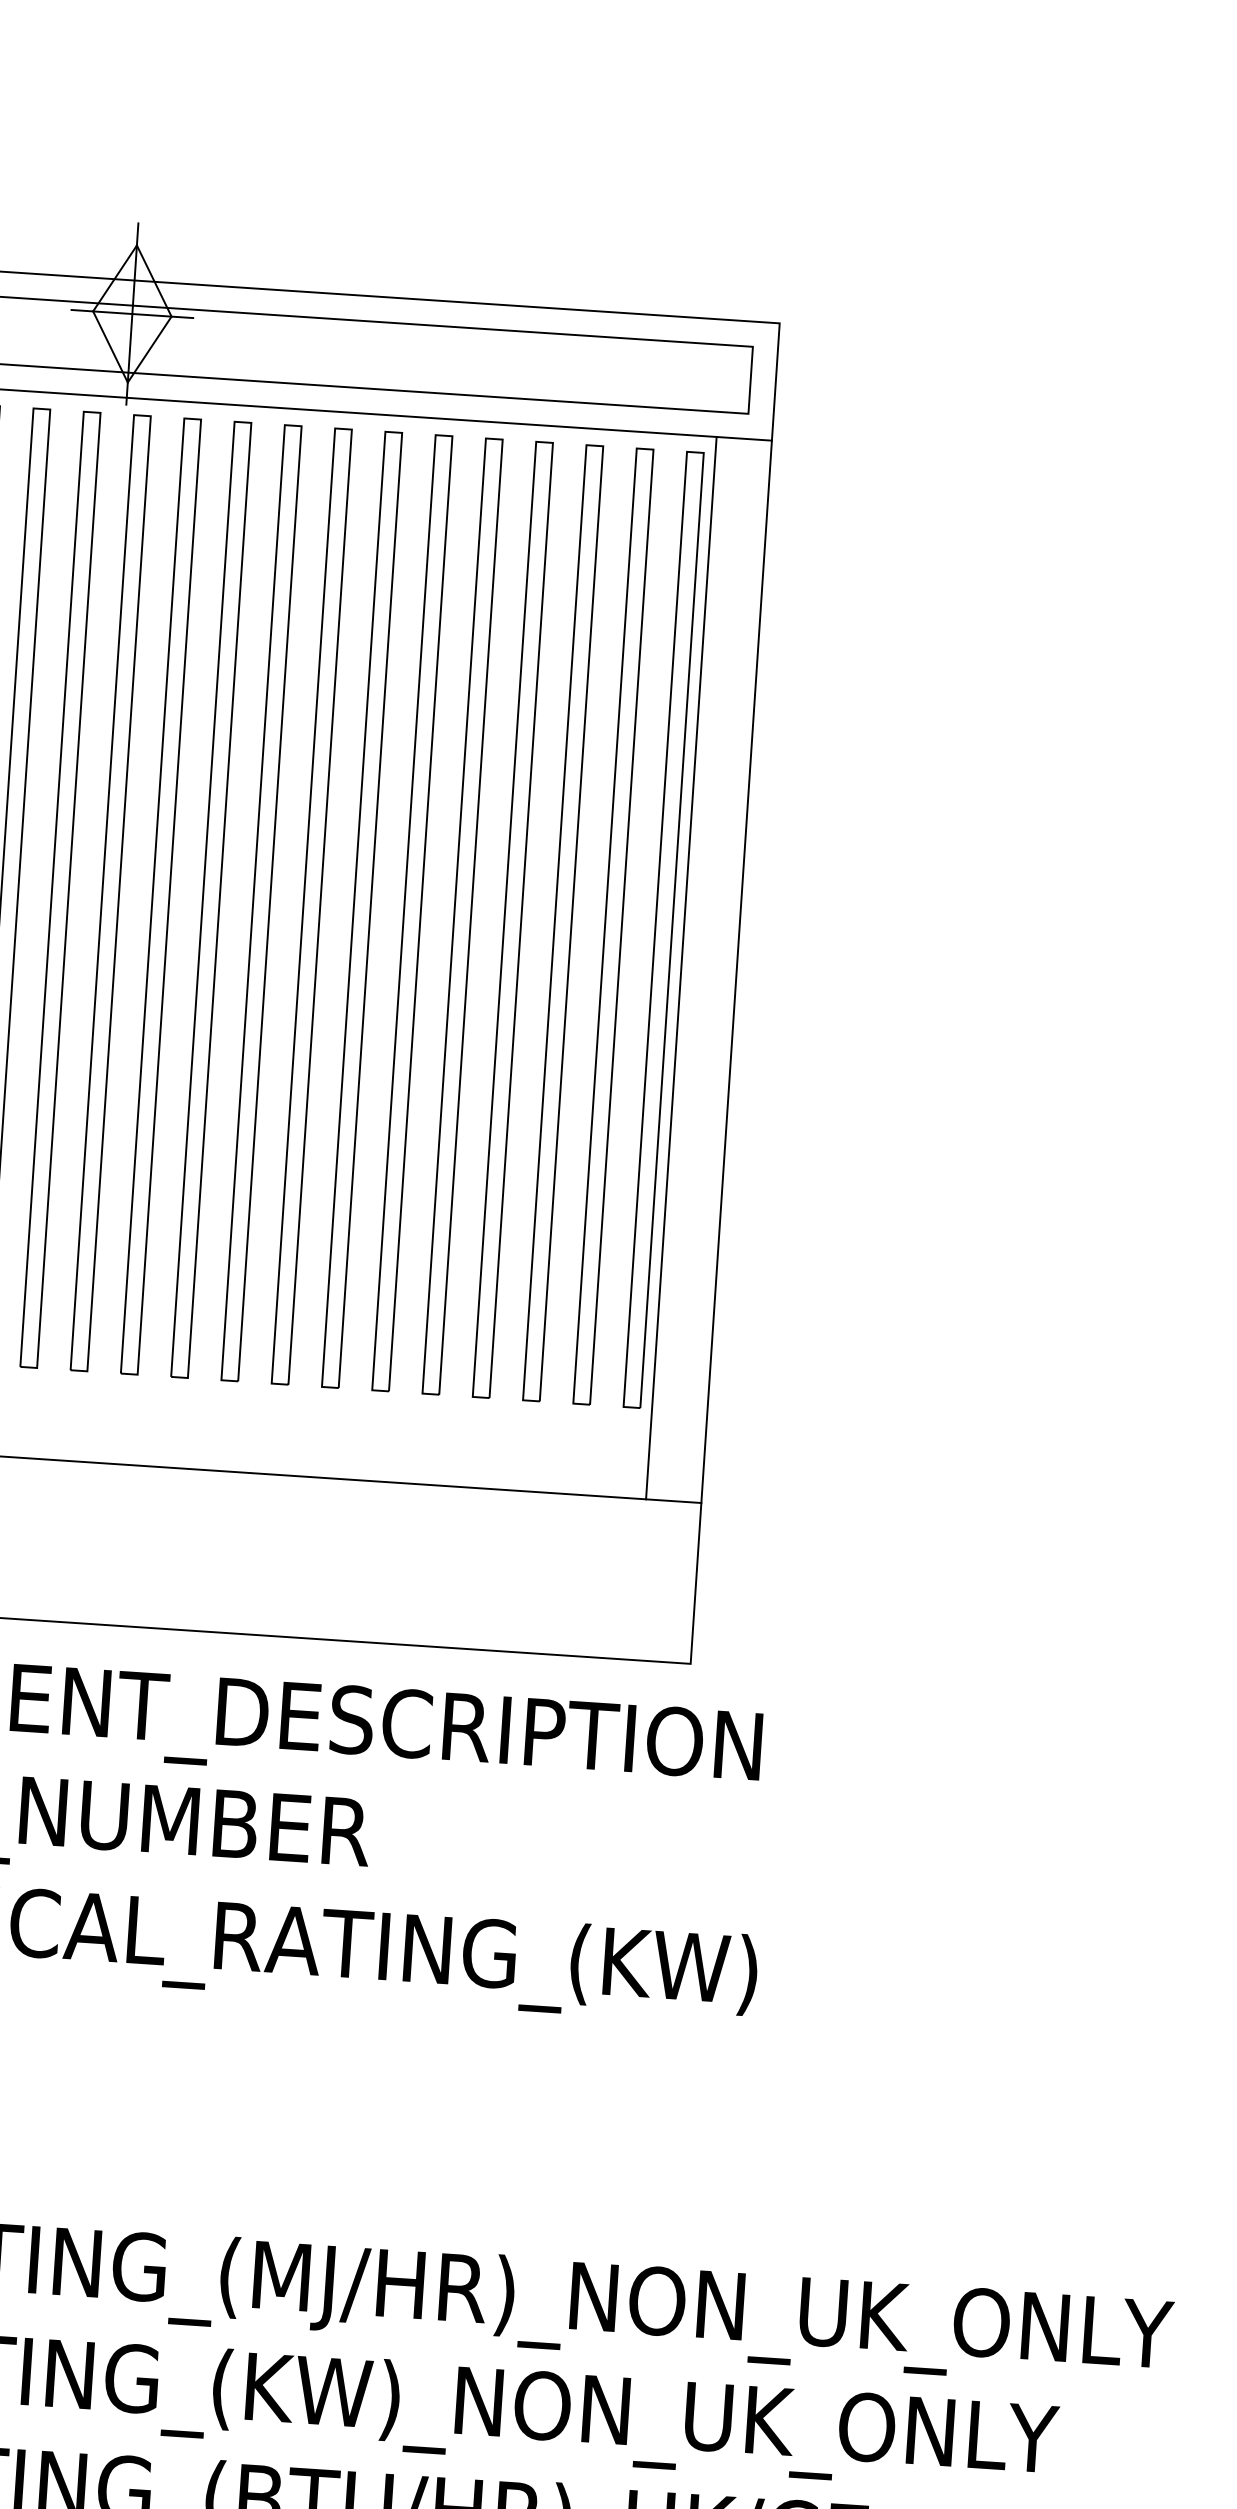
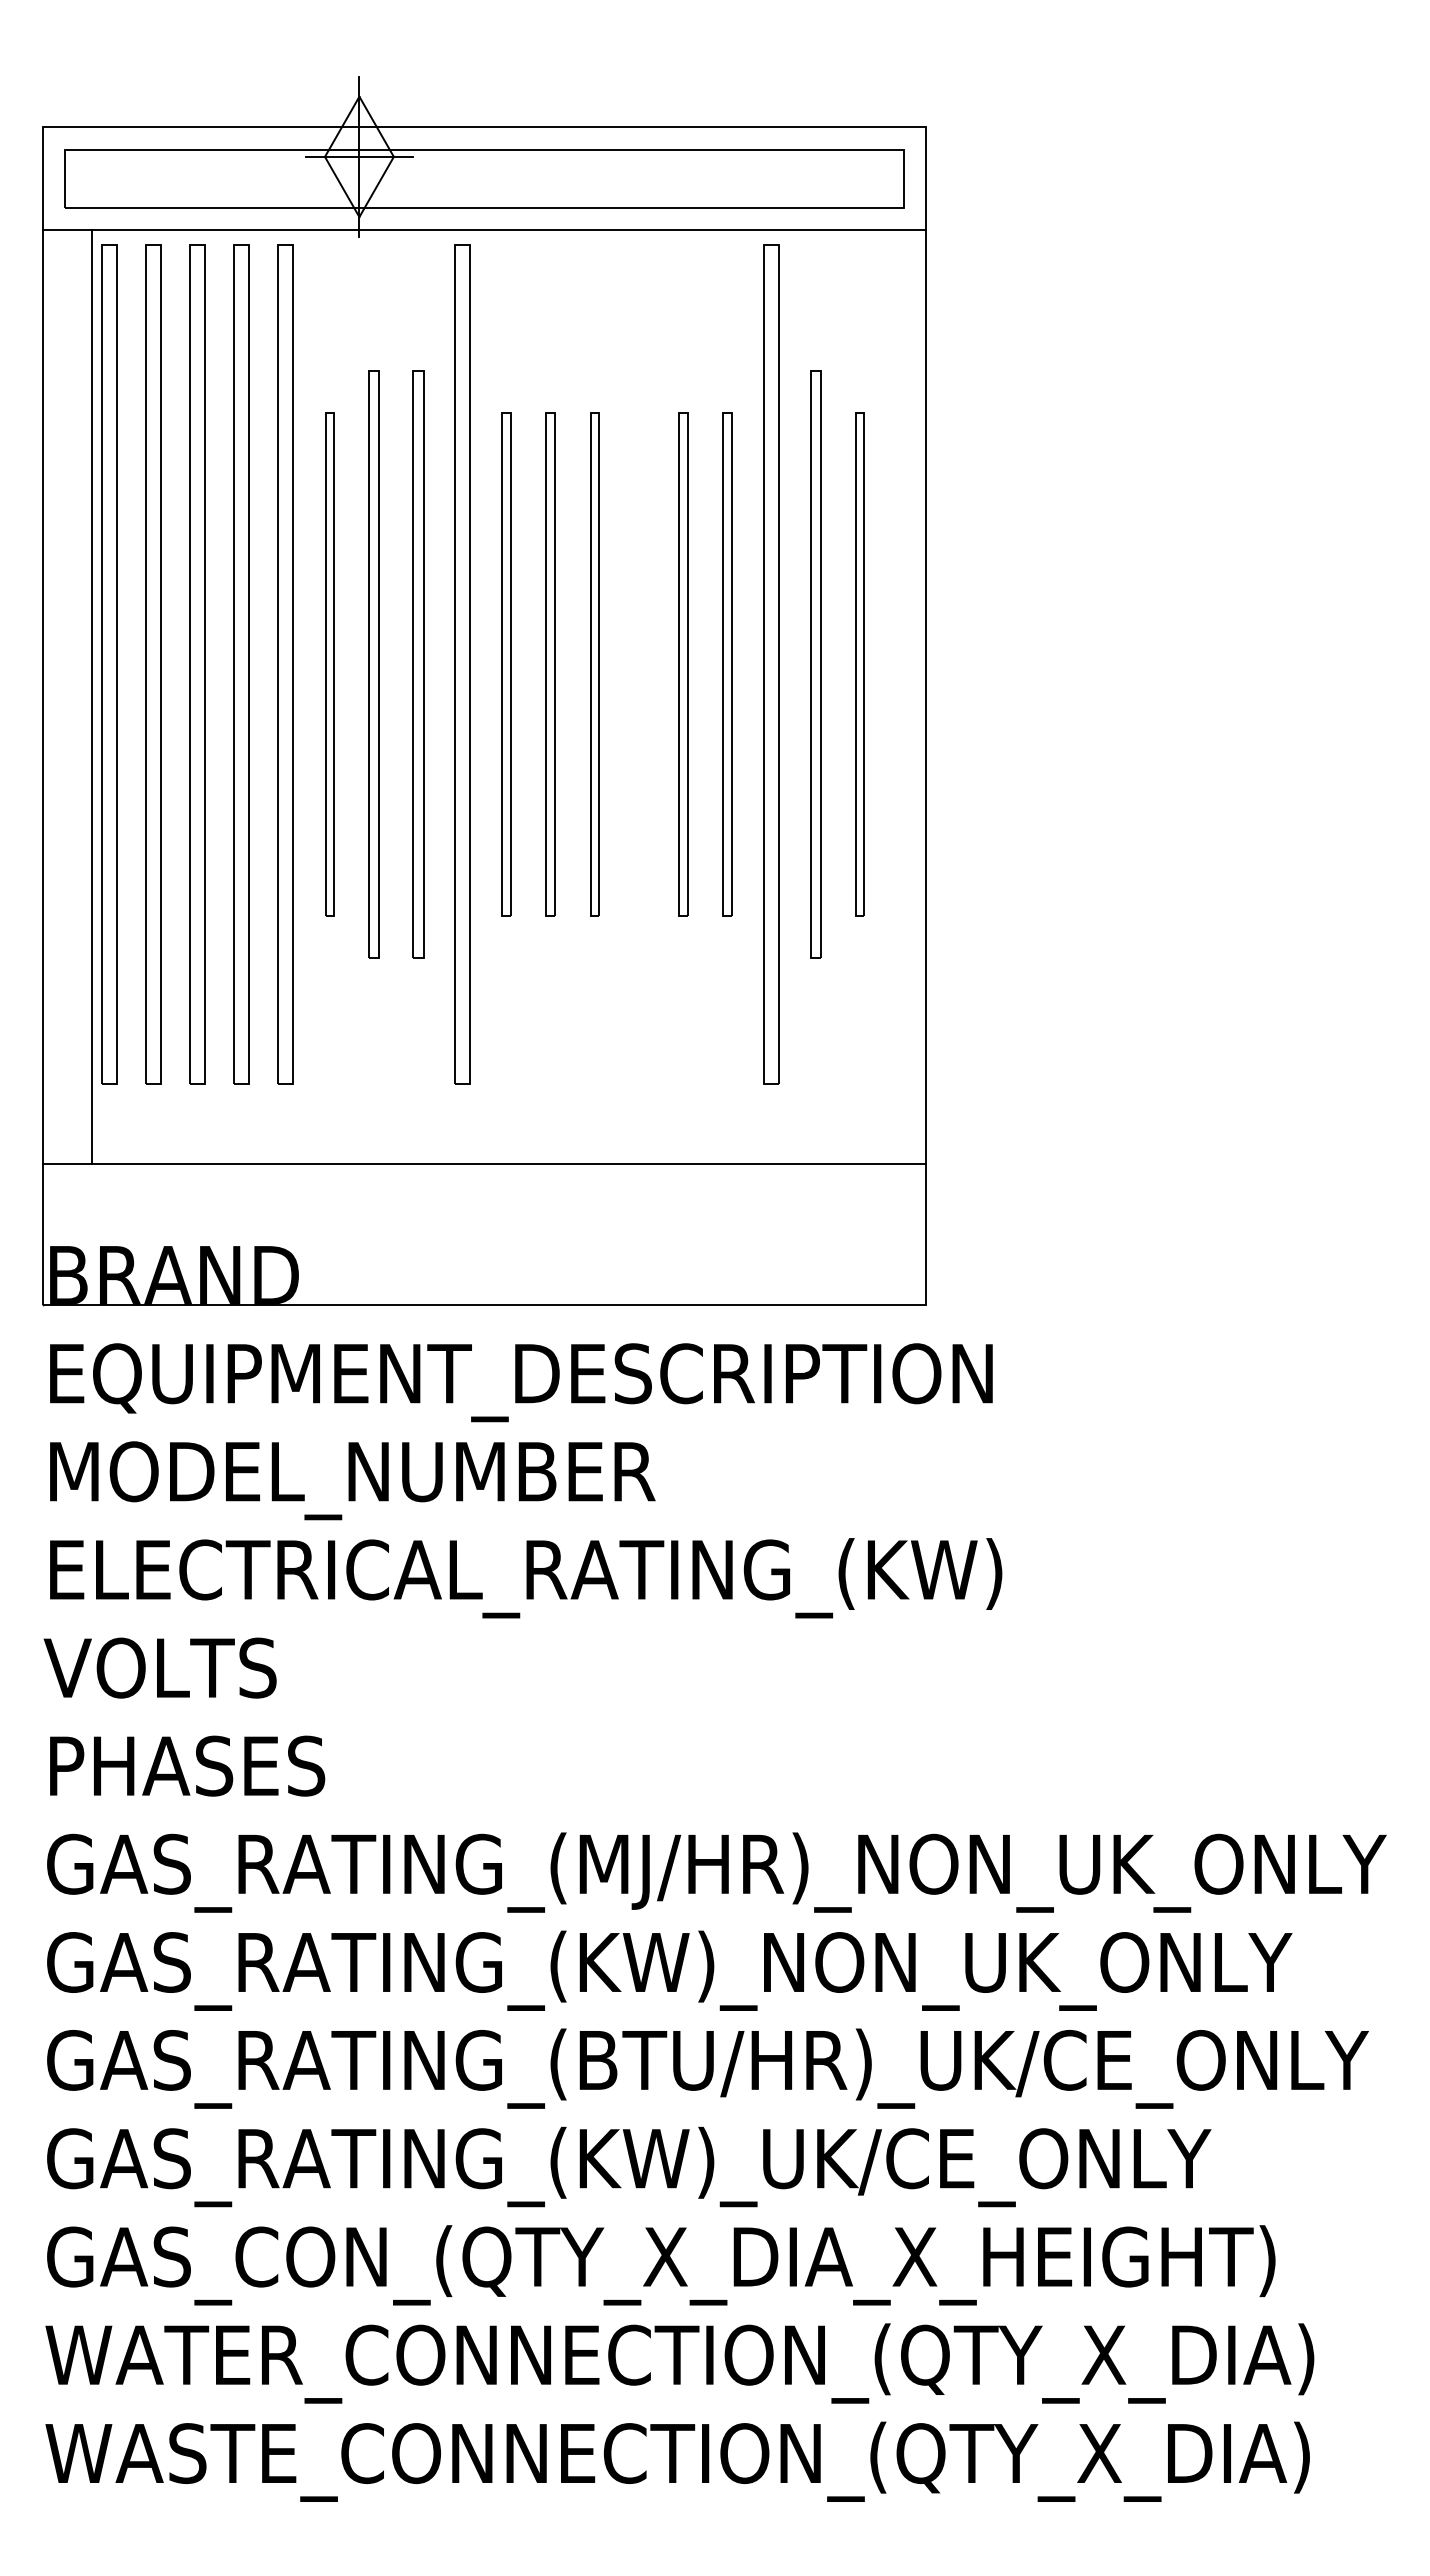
part: (59, 889) -> (329, 664), size x0.6
part: (111, 893) -> (374, 664), size x0.7
part: (161, 896) -> (418, 664), size x0.7
part: (261, 903) -> (506, 664), size x0.6
part: (311, 906) -> (550, 664), size x0.6
part: (361, 909) -> (594, 664), size x0.6
part: (411, 912) -> (638, 664), removed
part: (462, 916) -> (683, 664), size x0.6
part: (513, 919) -> (727, 664), size x0.6
part: (613, 926) -> (815, 664), size x0.7
part: (663, 929) -> (859, 664), size x0.6
line: (681, 967) -> (877, 696), removed

